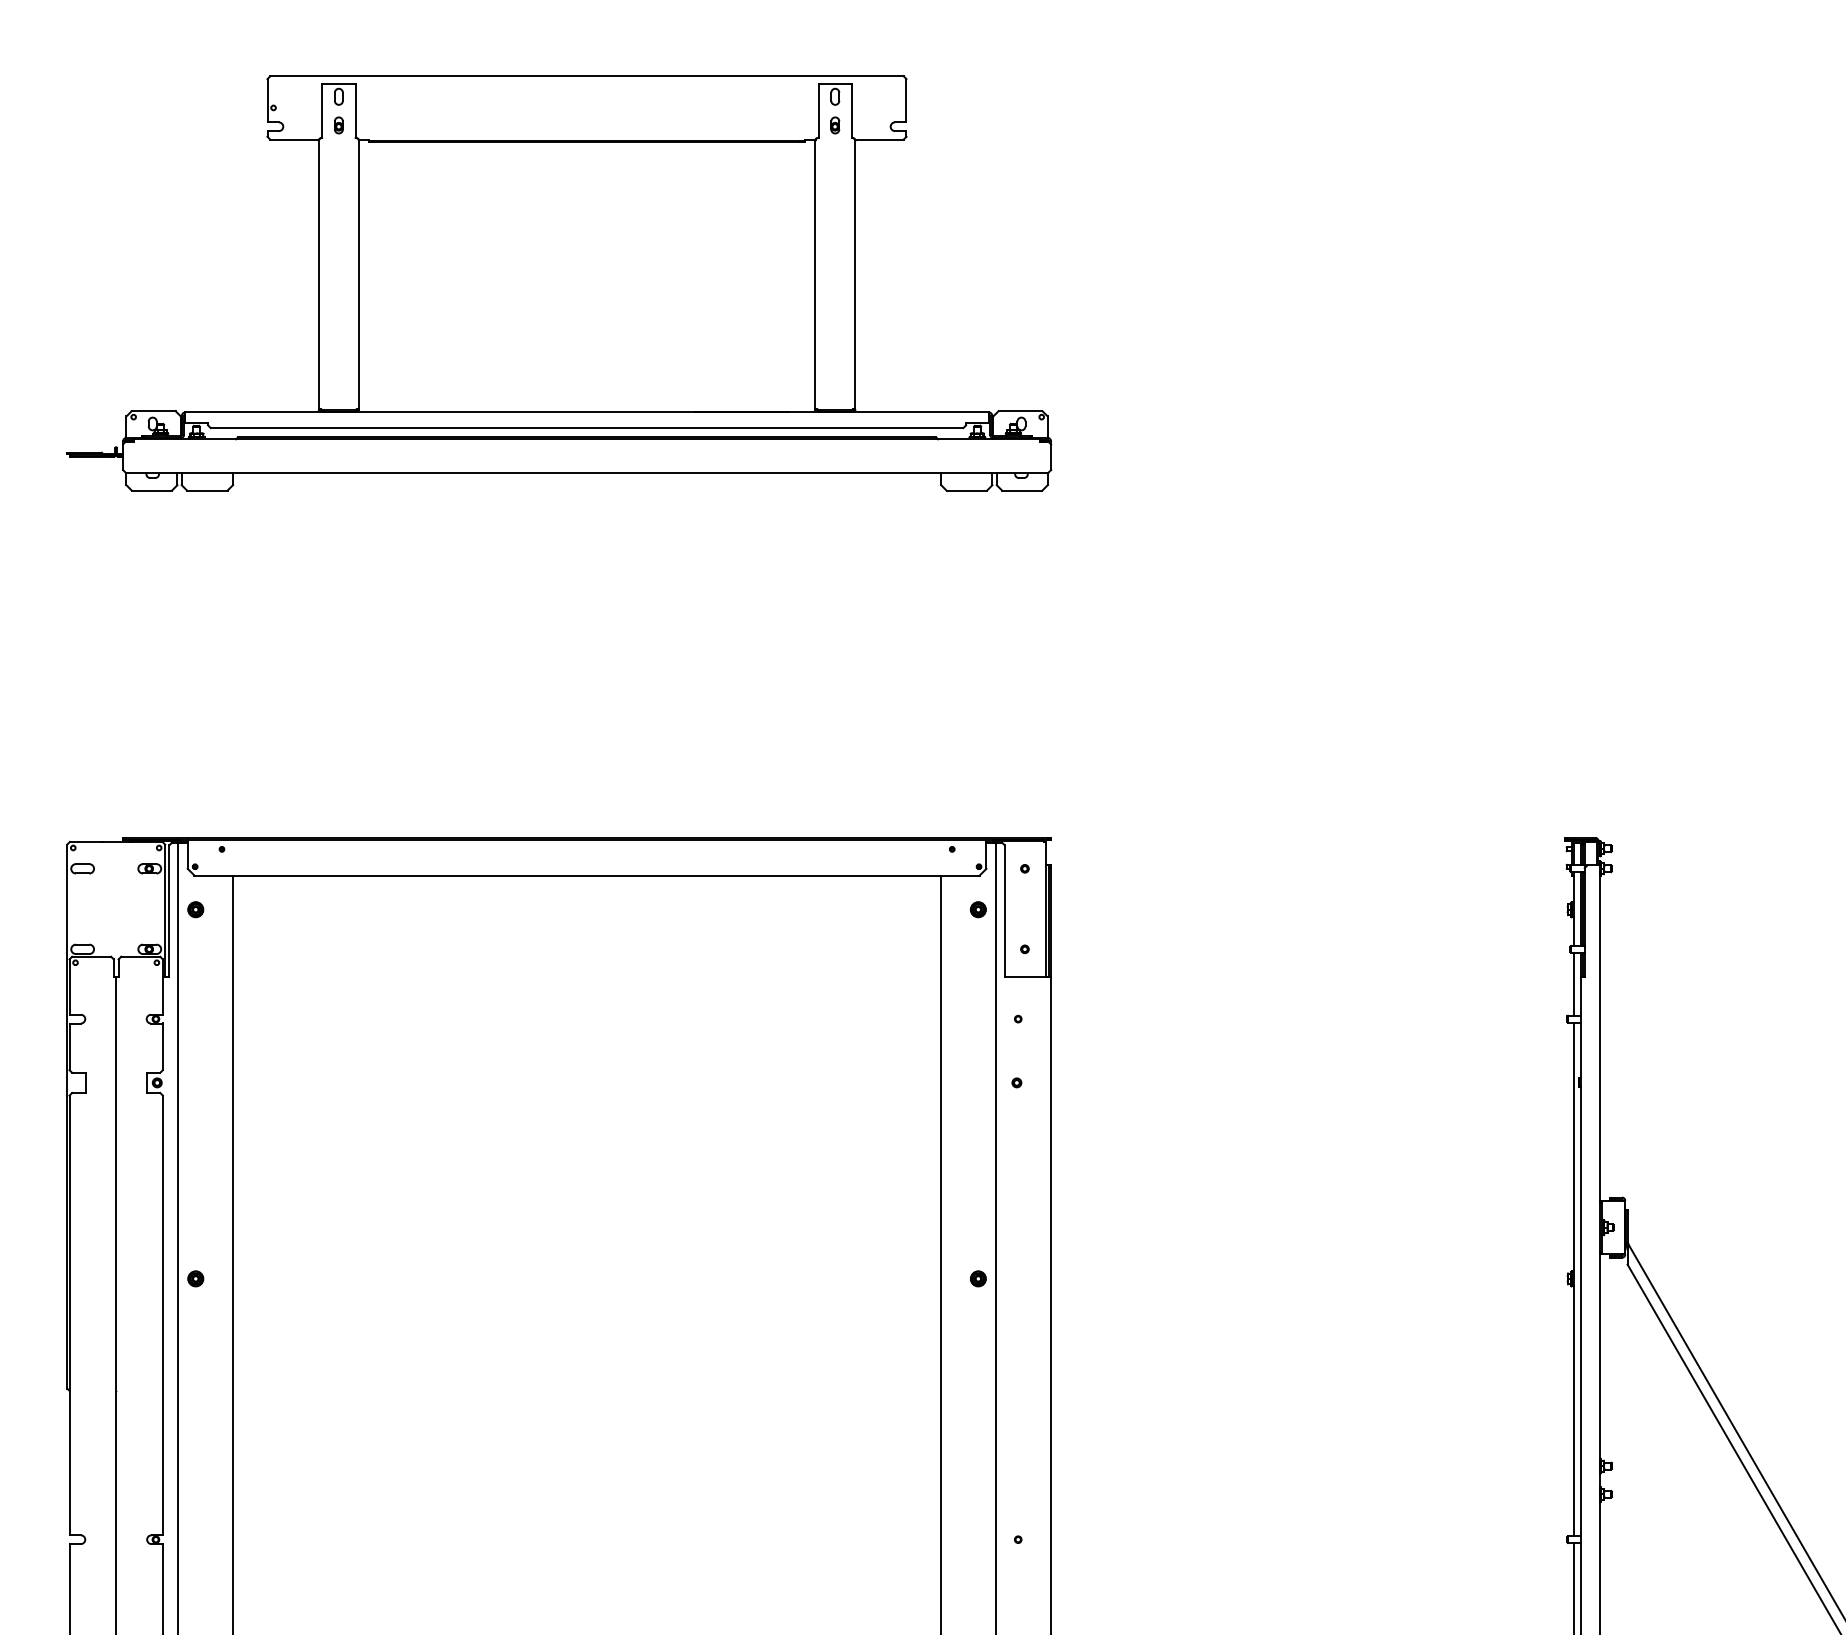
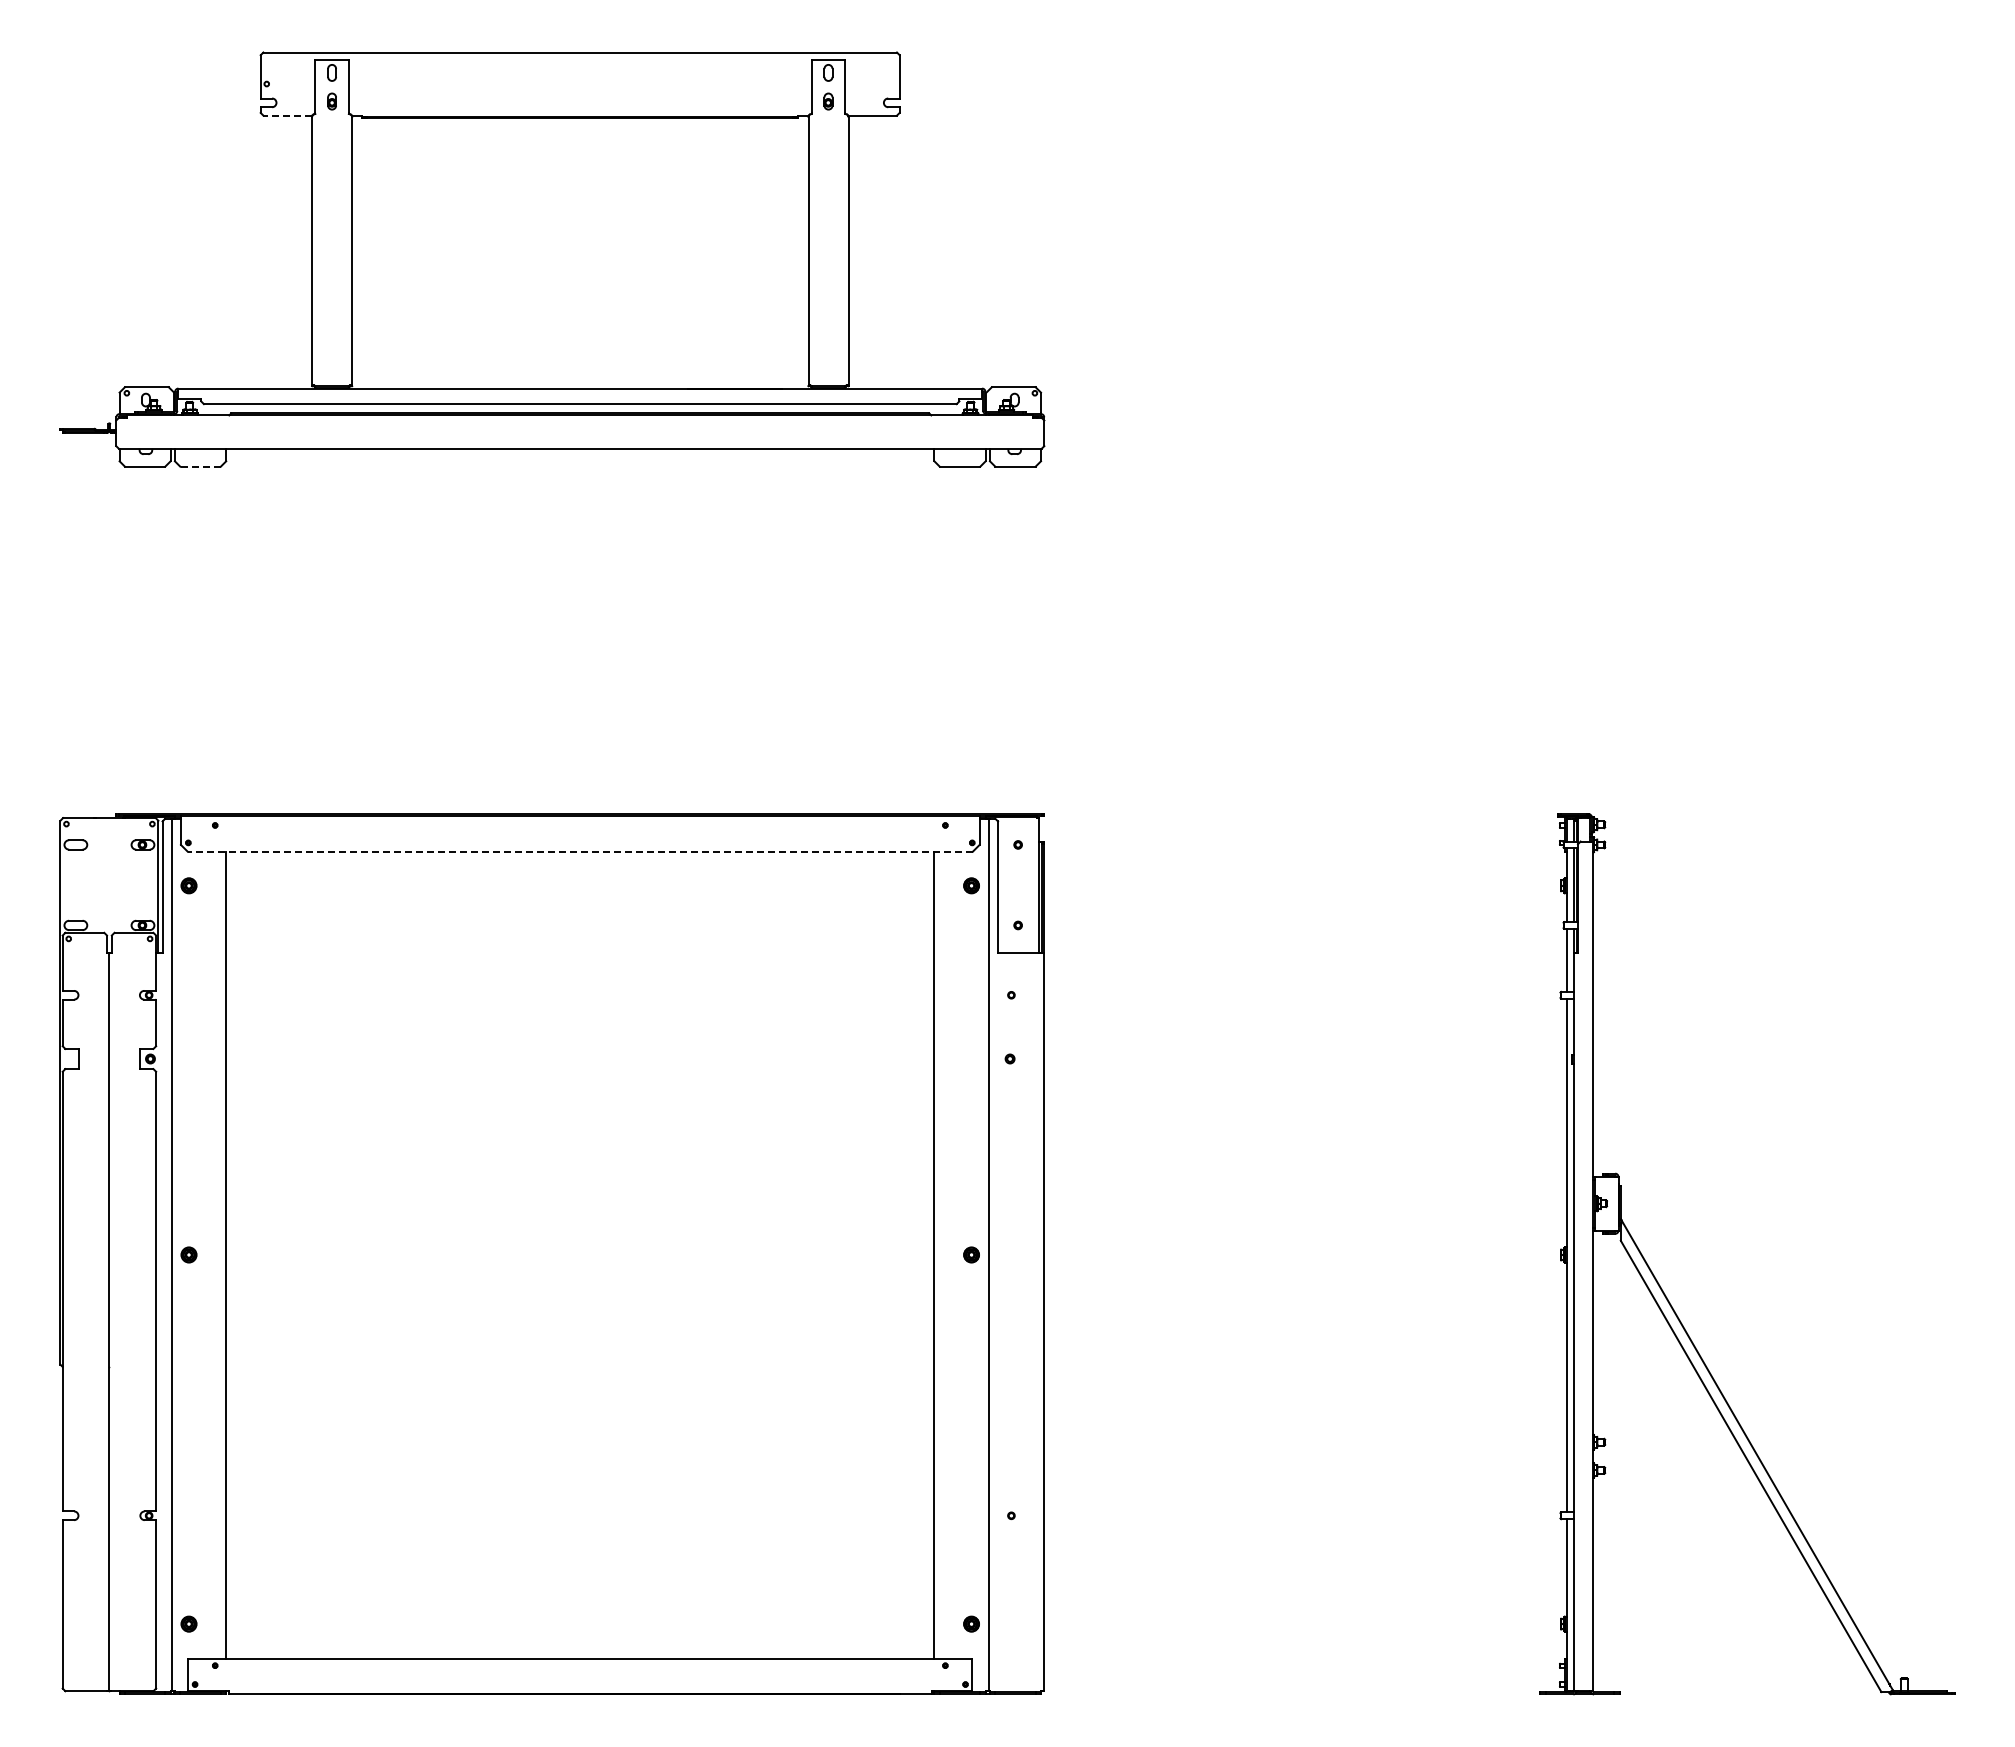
line: (294, 139) -> (287, 115), solid -> dashed
line: (207, 490) -> (200, 466), solid -> dashed
line: (587, 875) -> (580, 851), solid -> dashed

